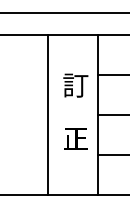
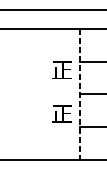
text: (75, 85) -> (62, 70), 訂 -> 正
line: (47, 114) -> (39, 93), removed
line: (97, 115) -> (80, 94), solid -> dashed

